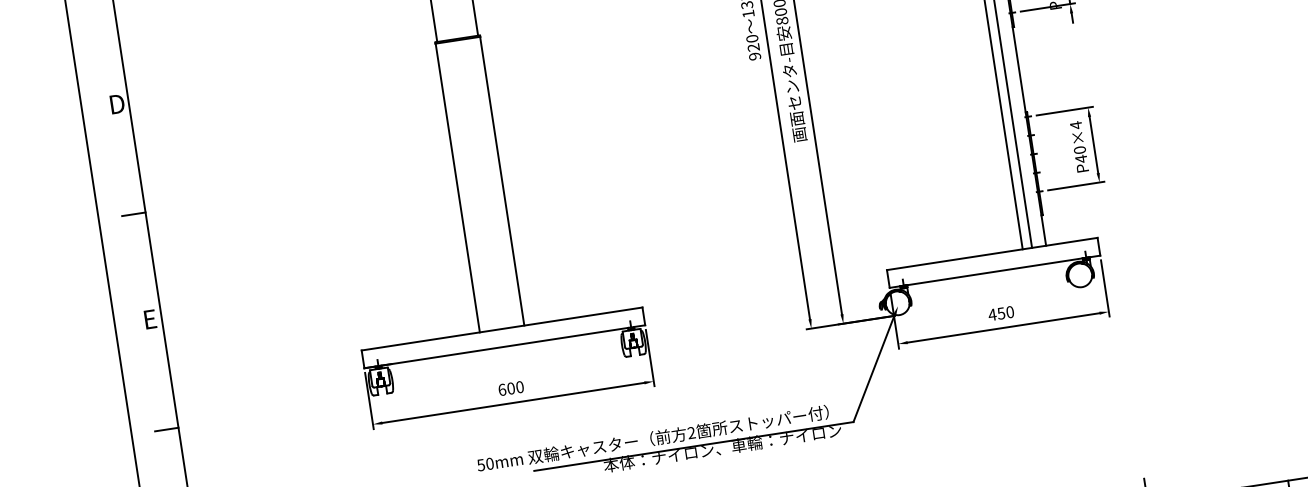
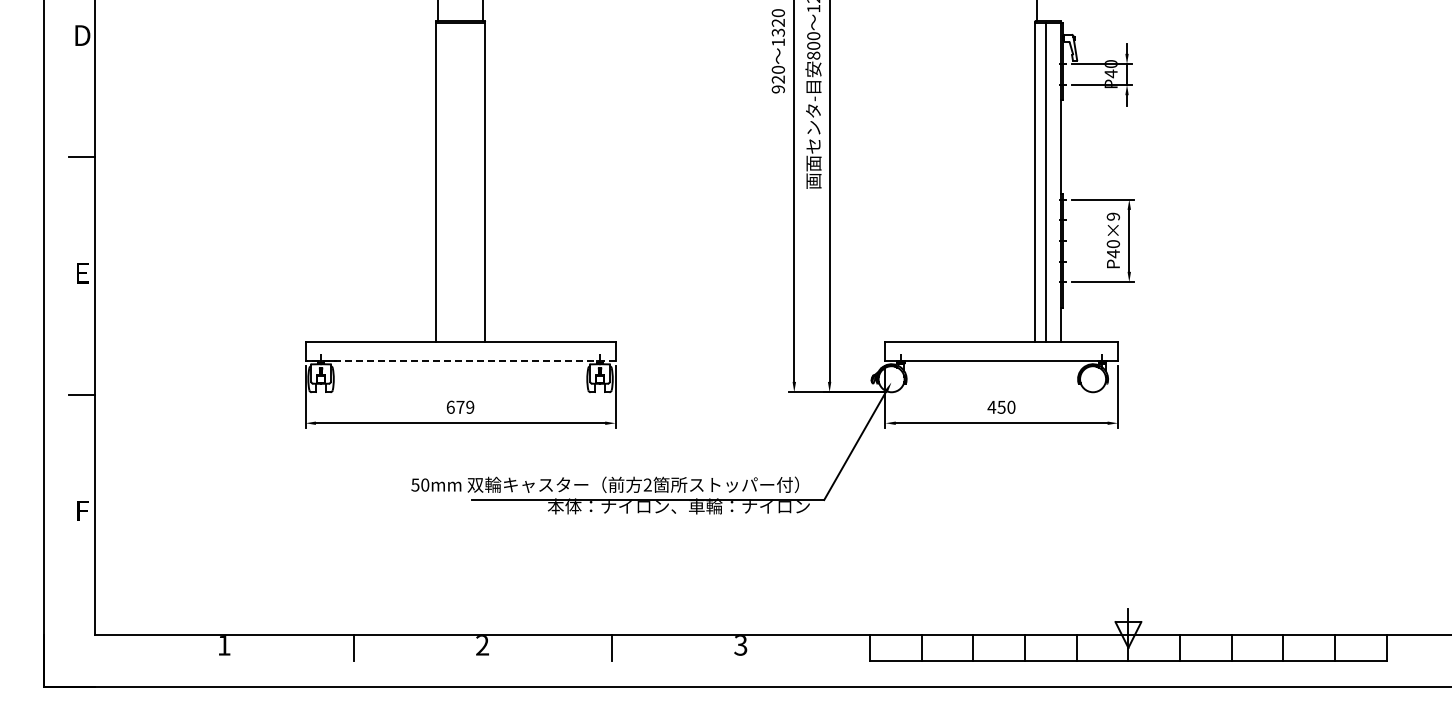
text: (1076, 125) -> (1113, 216), P40×4 -> P40×9
line: (504, 347) -> (460, 361), solid -> dashed
text: (515, 387) -> (465, 406), 600 -> 679

